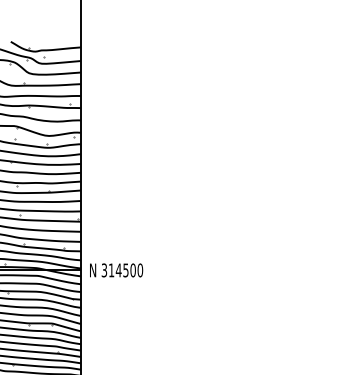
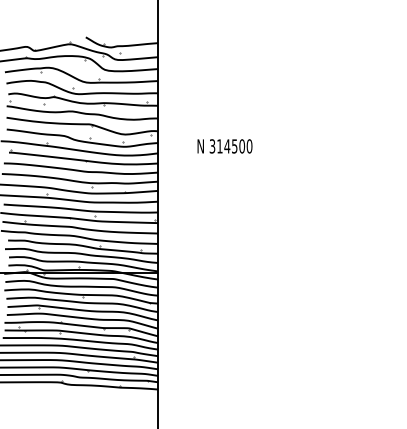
text: (116, 270) -> (224, 146), moved

